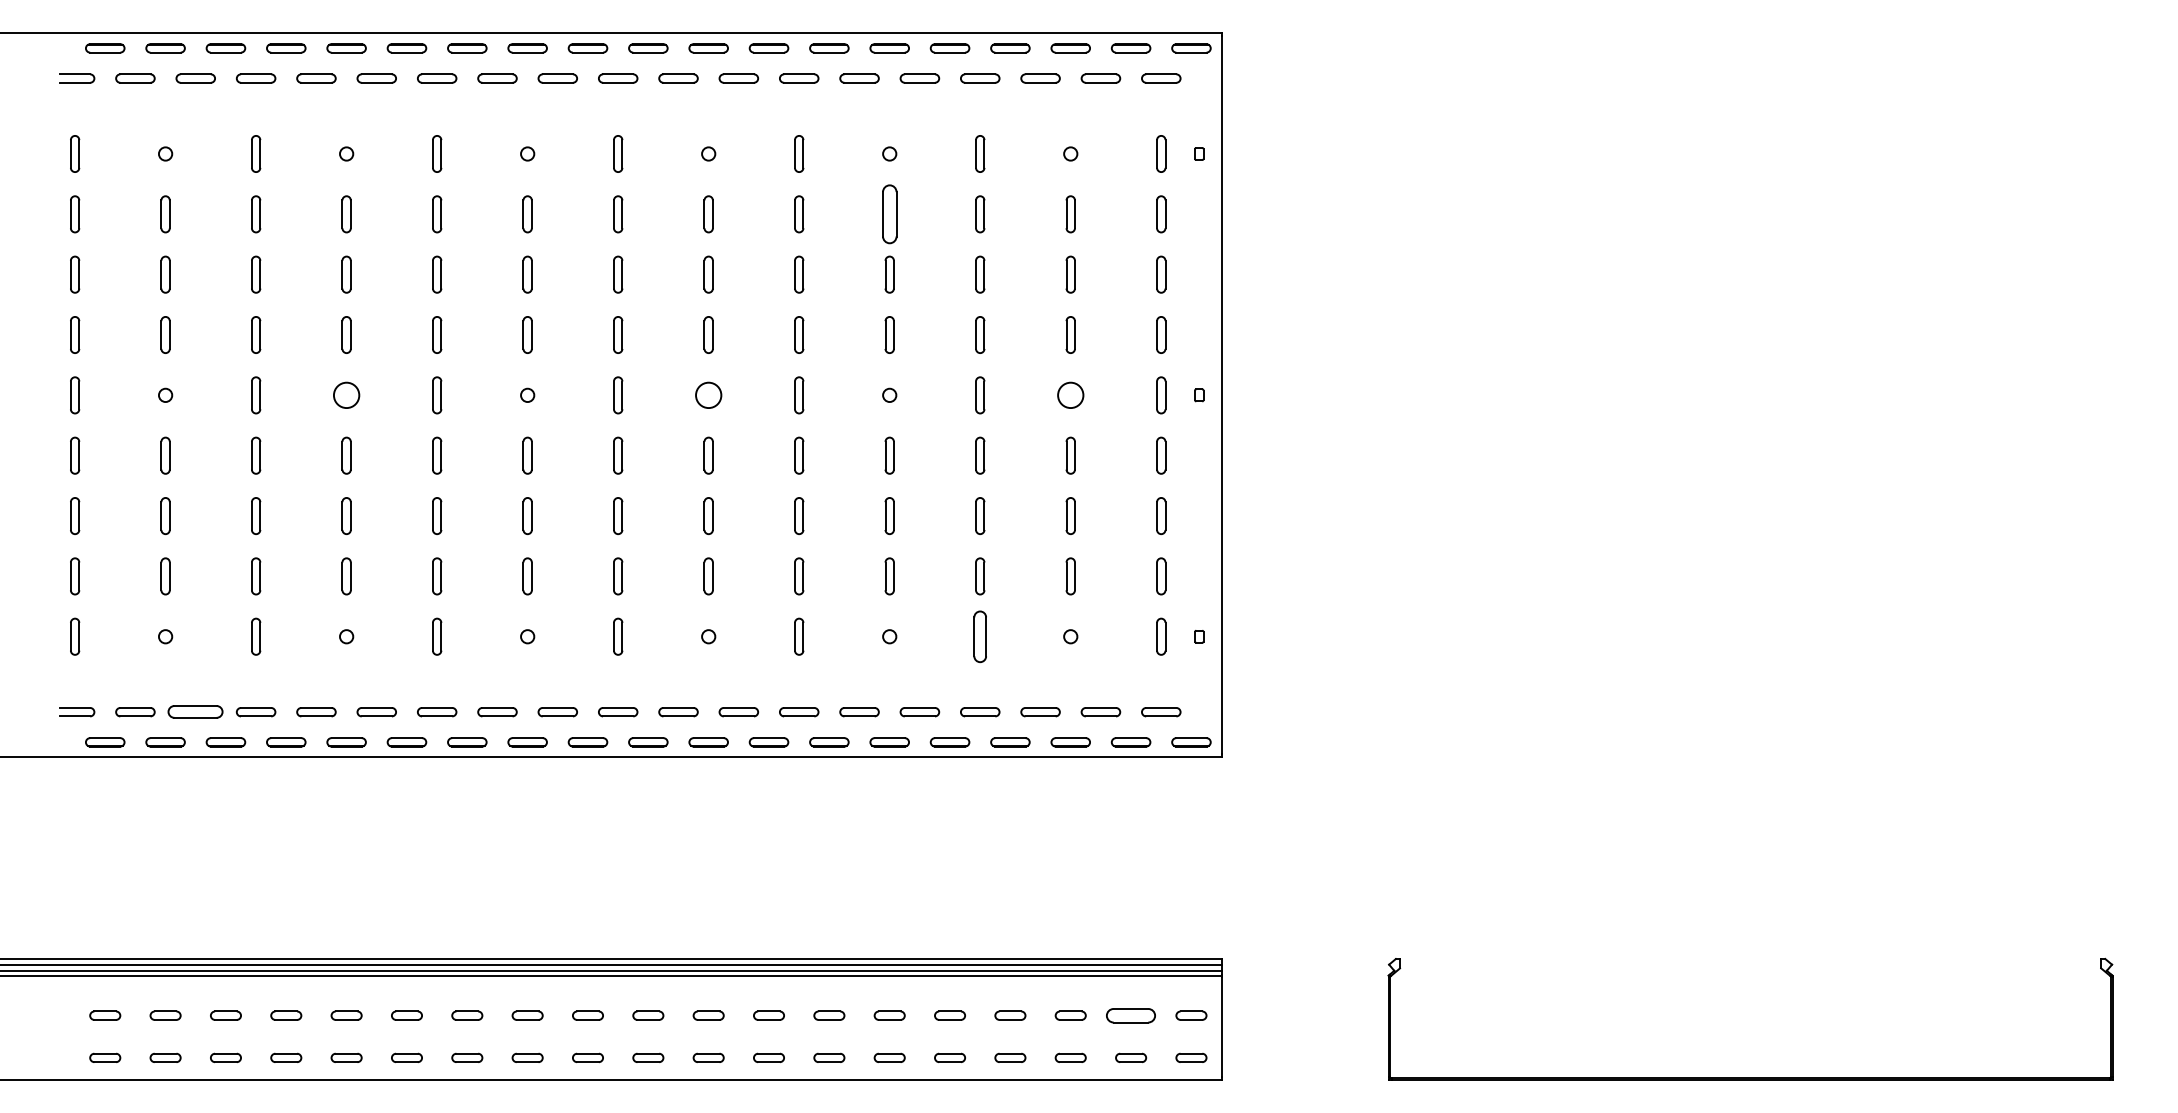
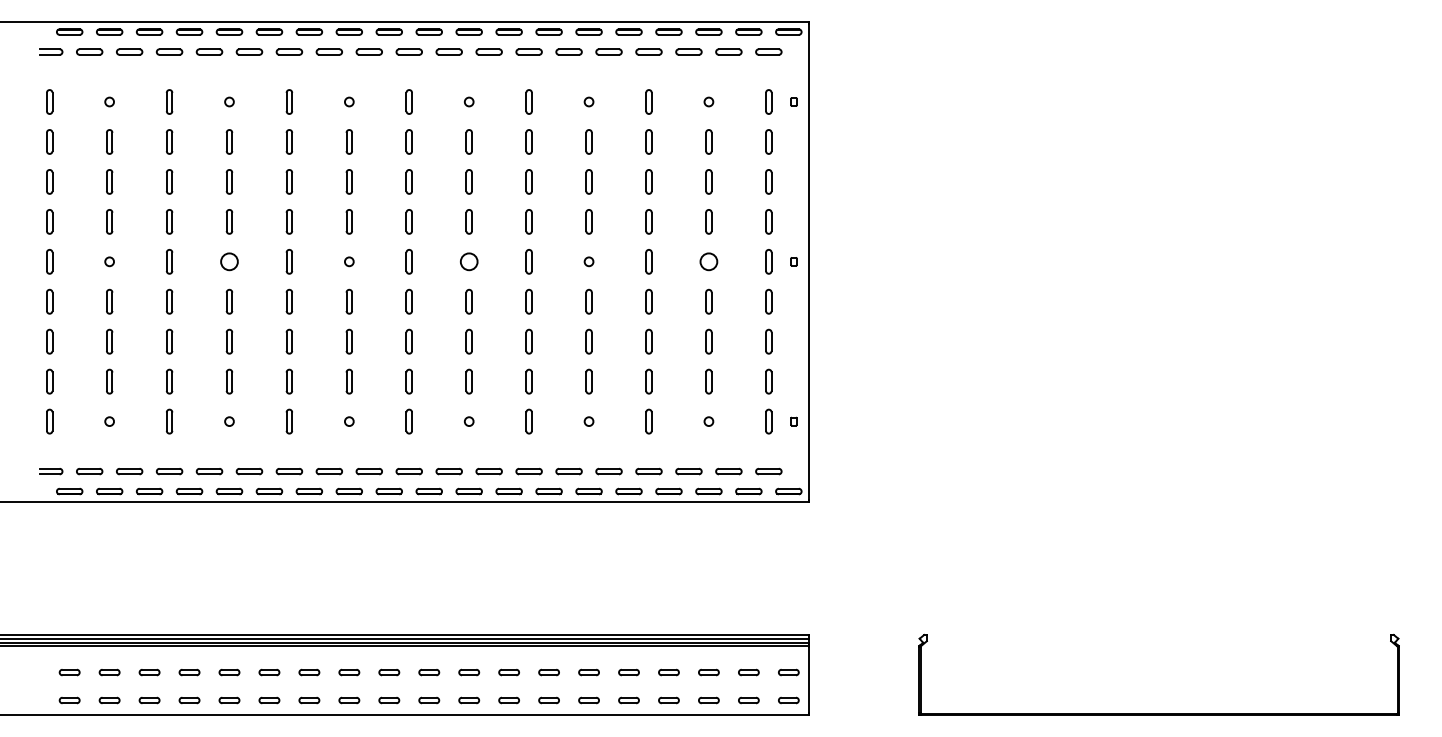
part: (888, 213) -> (588, 141), size x0.62
part: (979, 636) -> (648, 421), size x0.71
part: (195, 712) -> (129, 471), size x0.71
part: (1130, 1015) -> (748, 672), size x0.62

